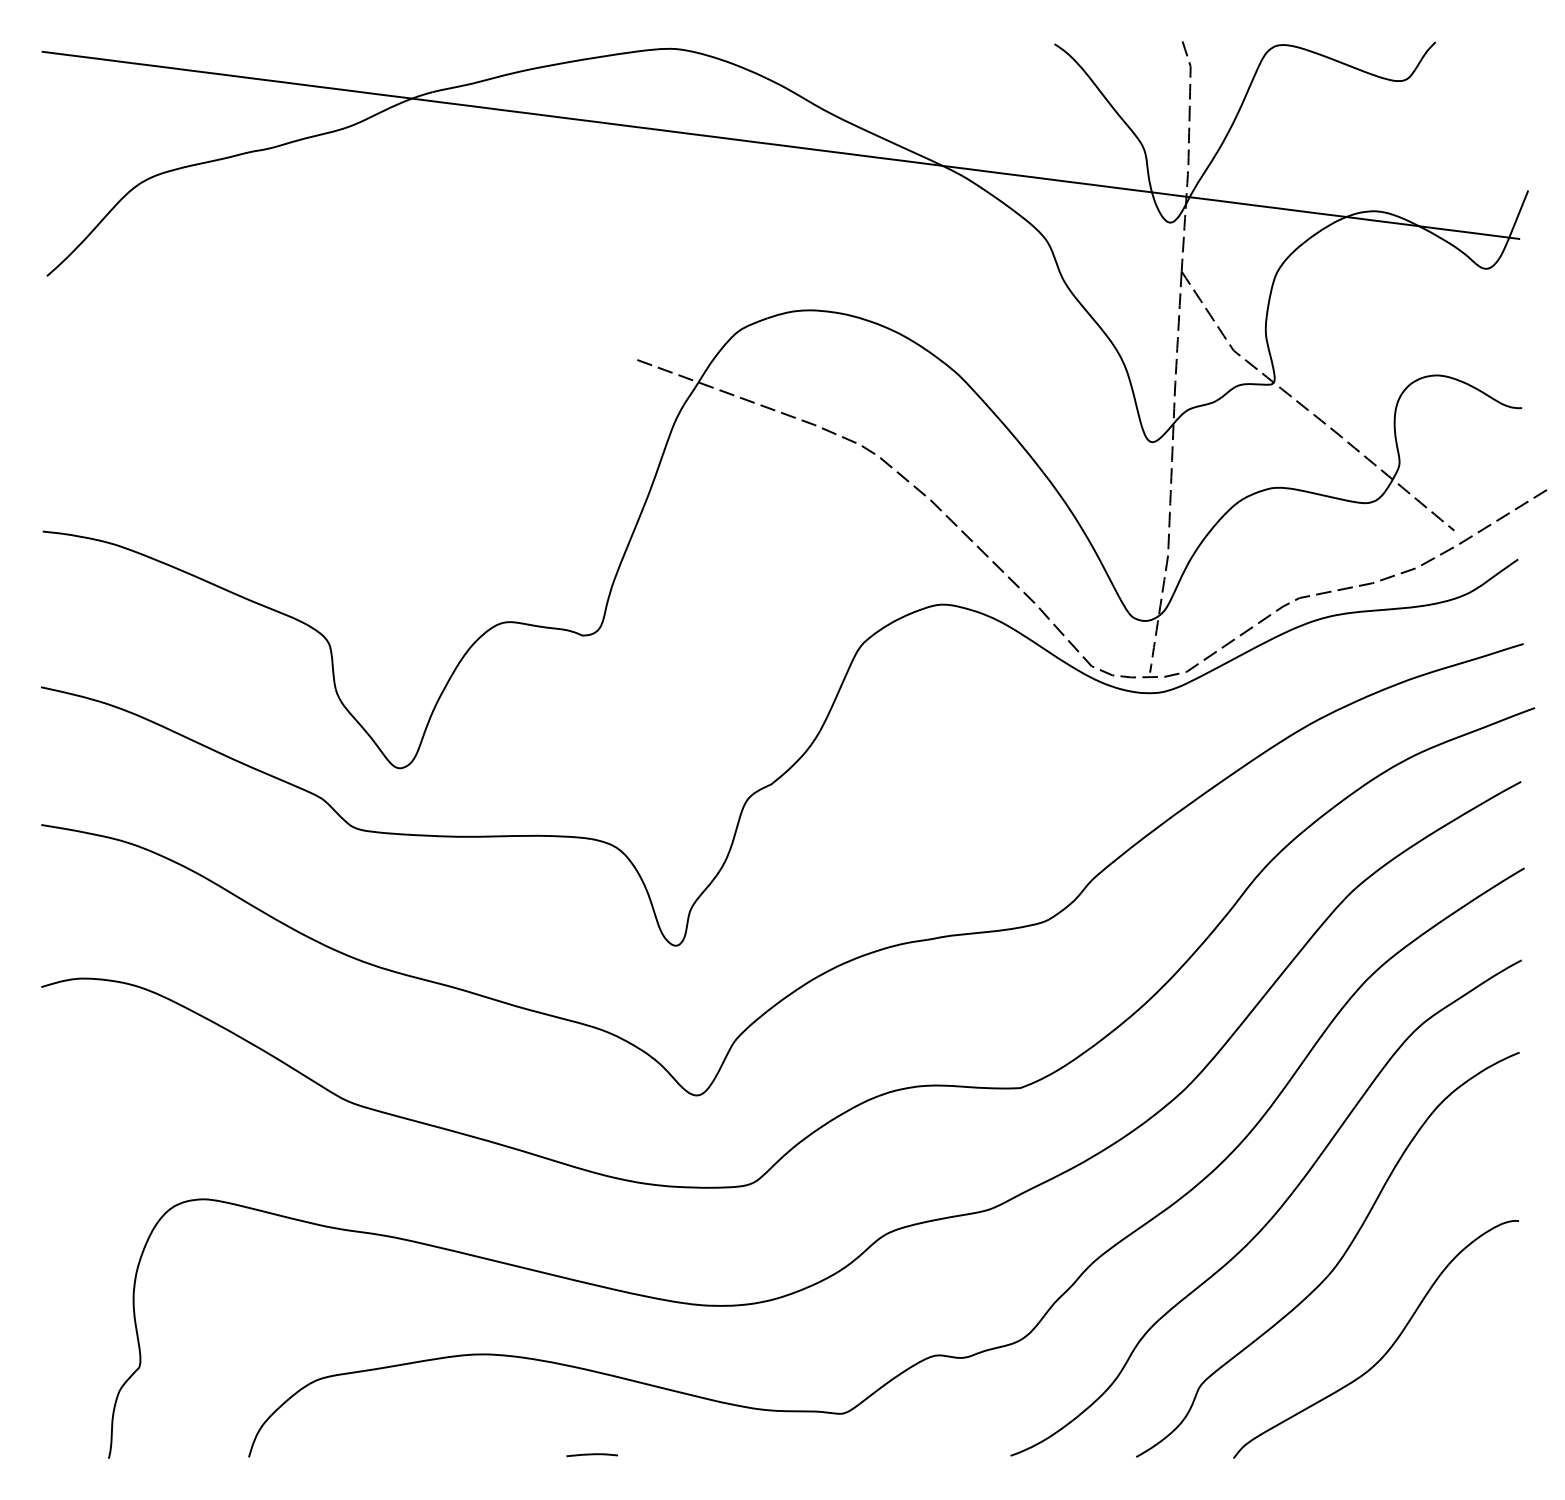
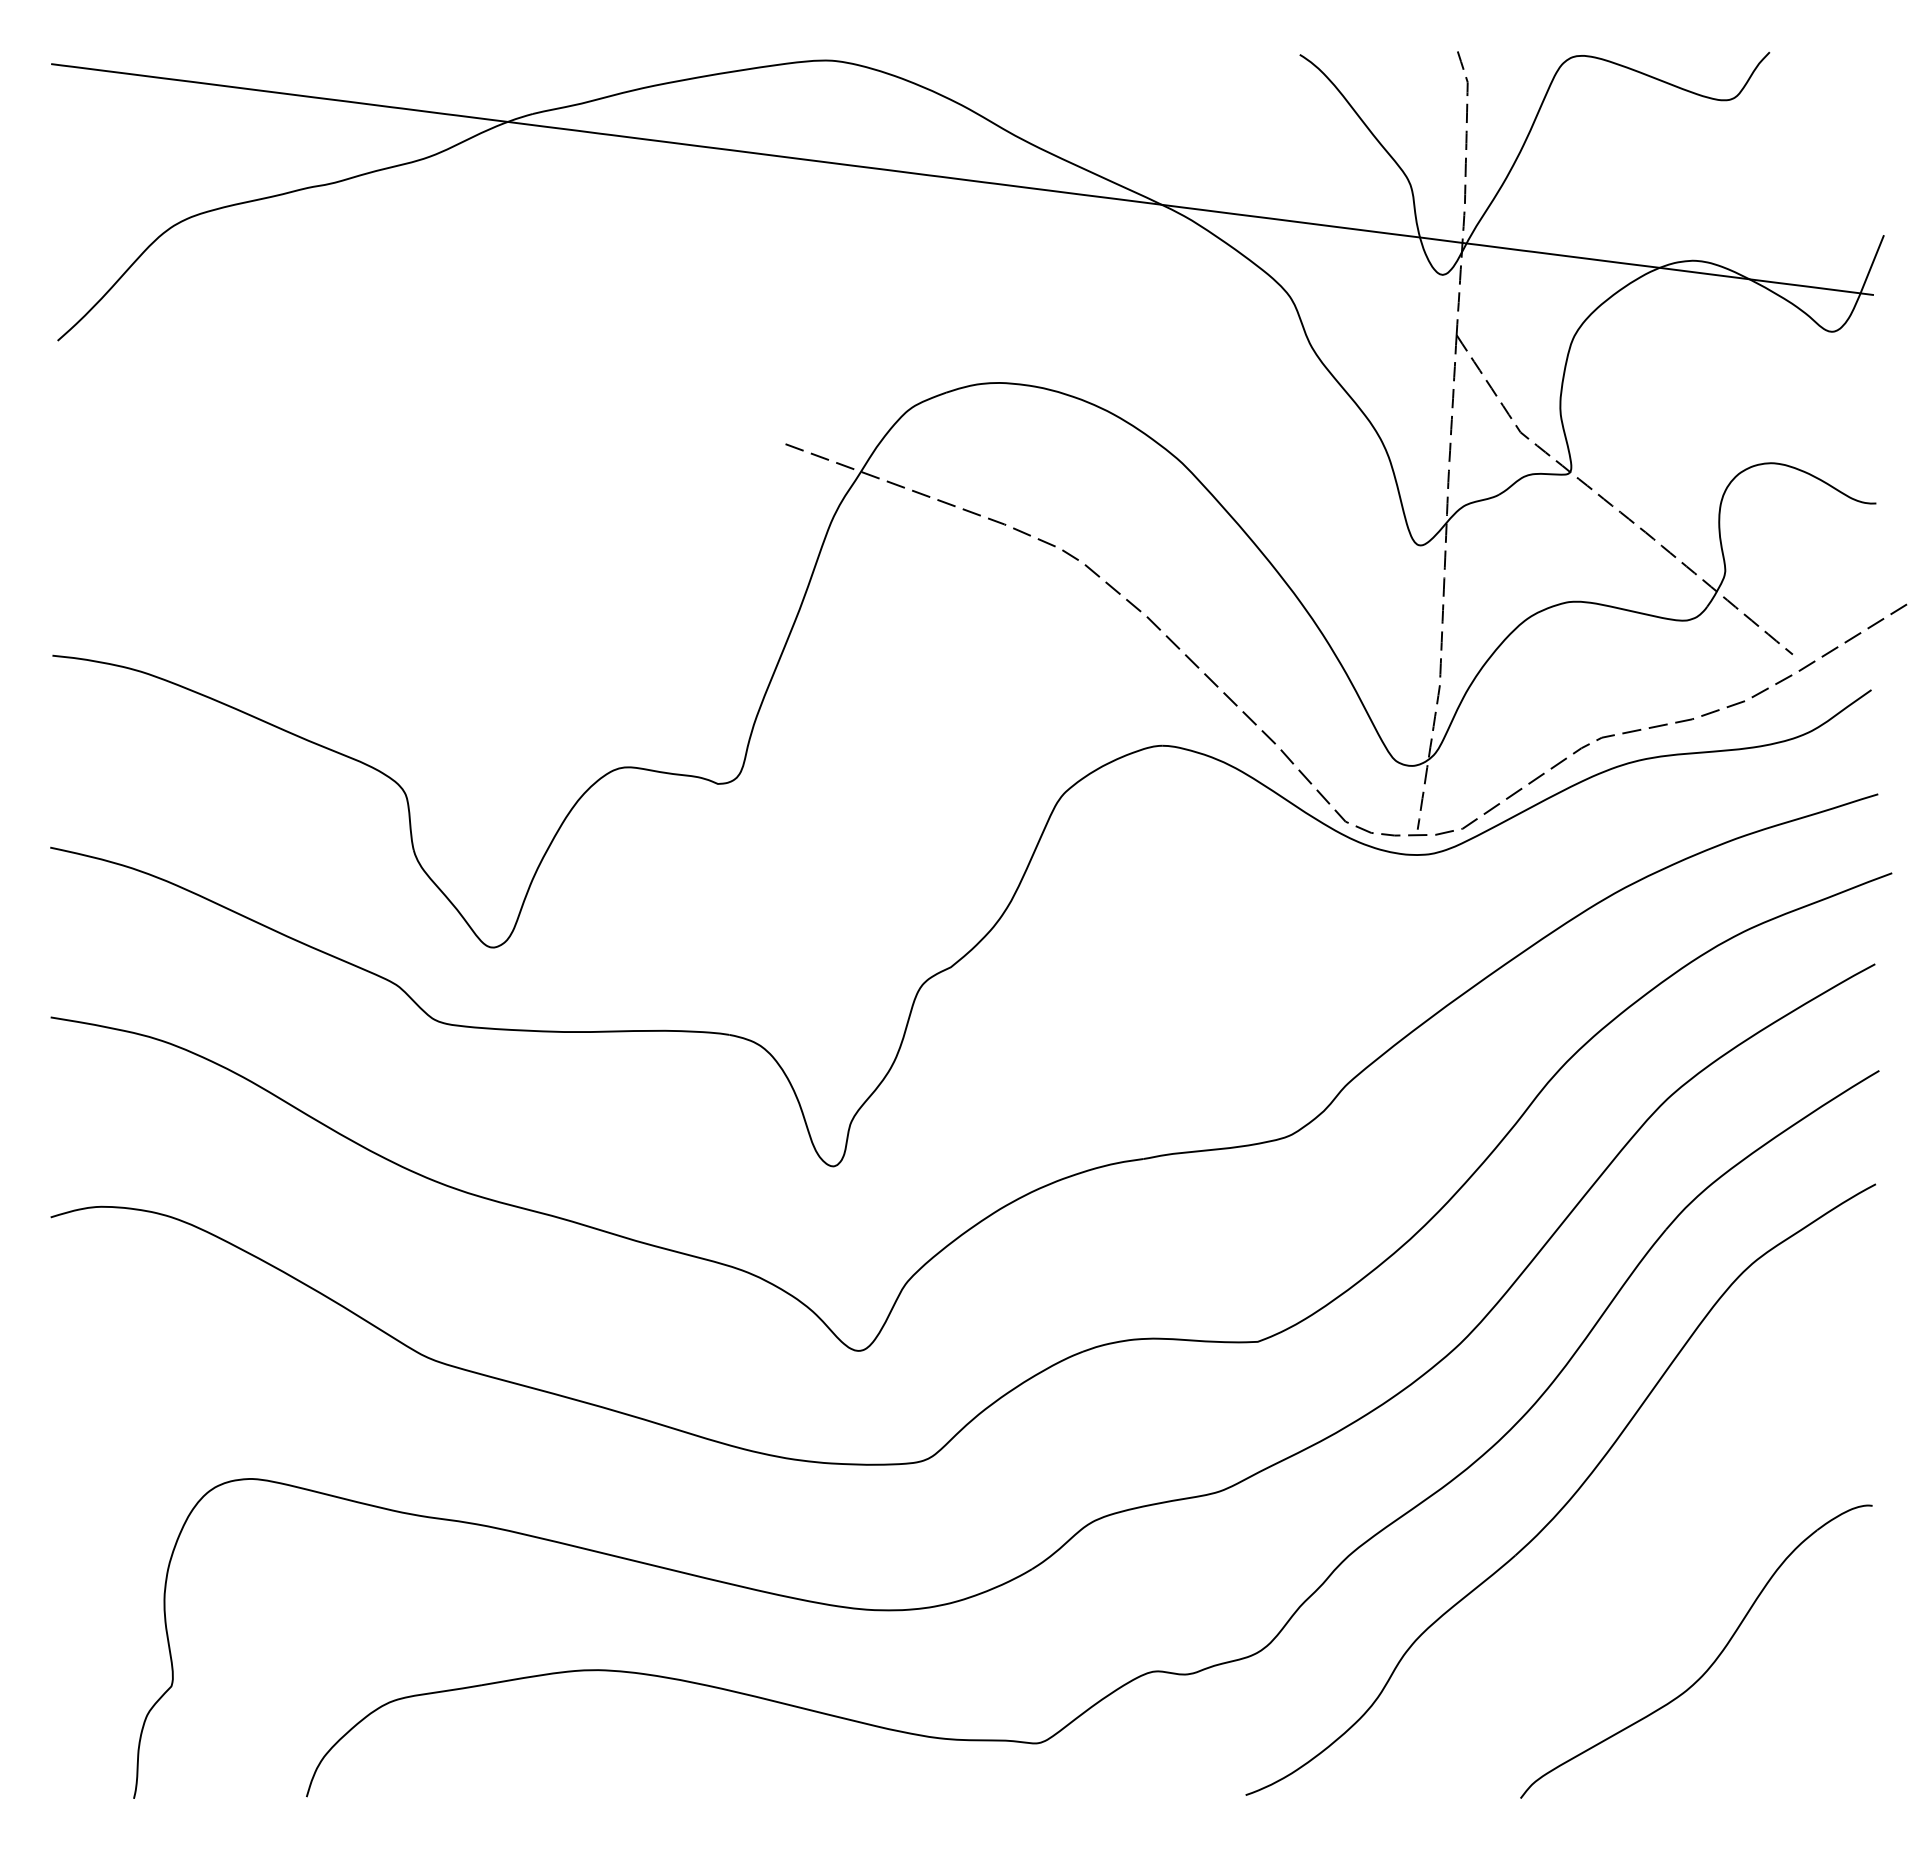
part: (1336, 1263) -> (1647, 1558), removed
curve: (591, 1455) -> (729, 1794), removed

